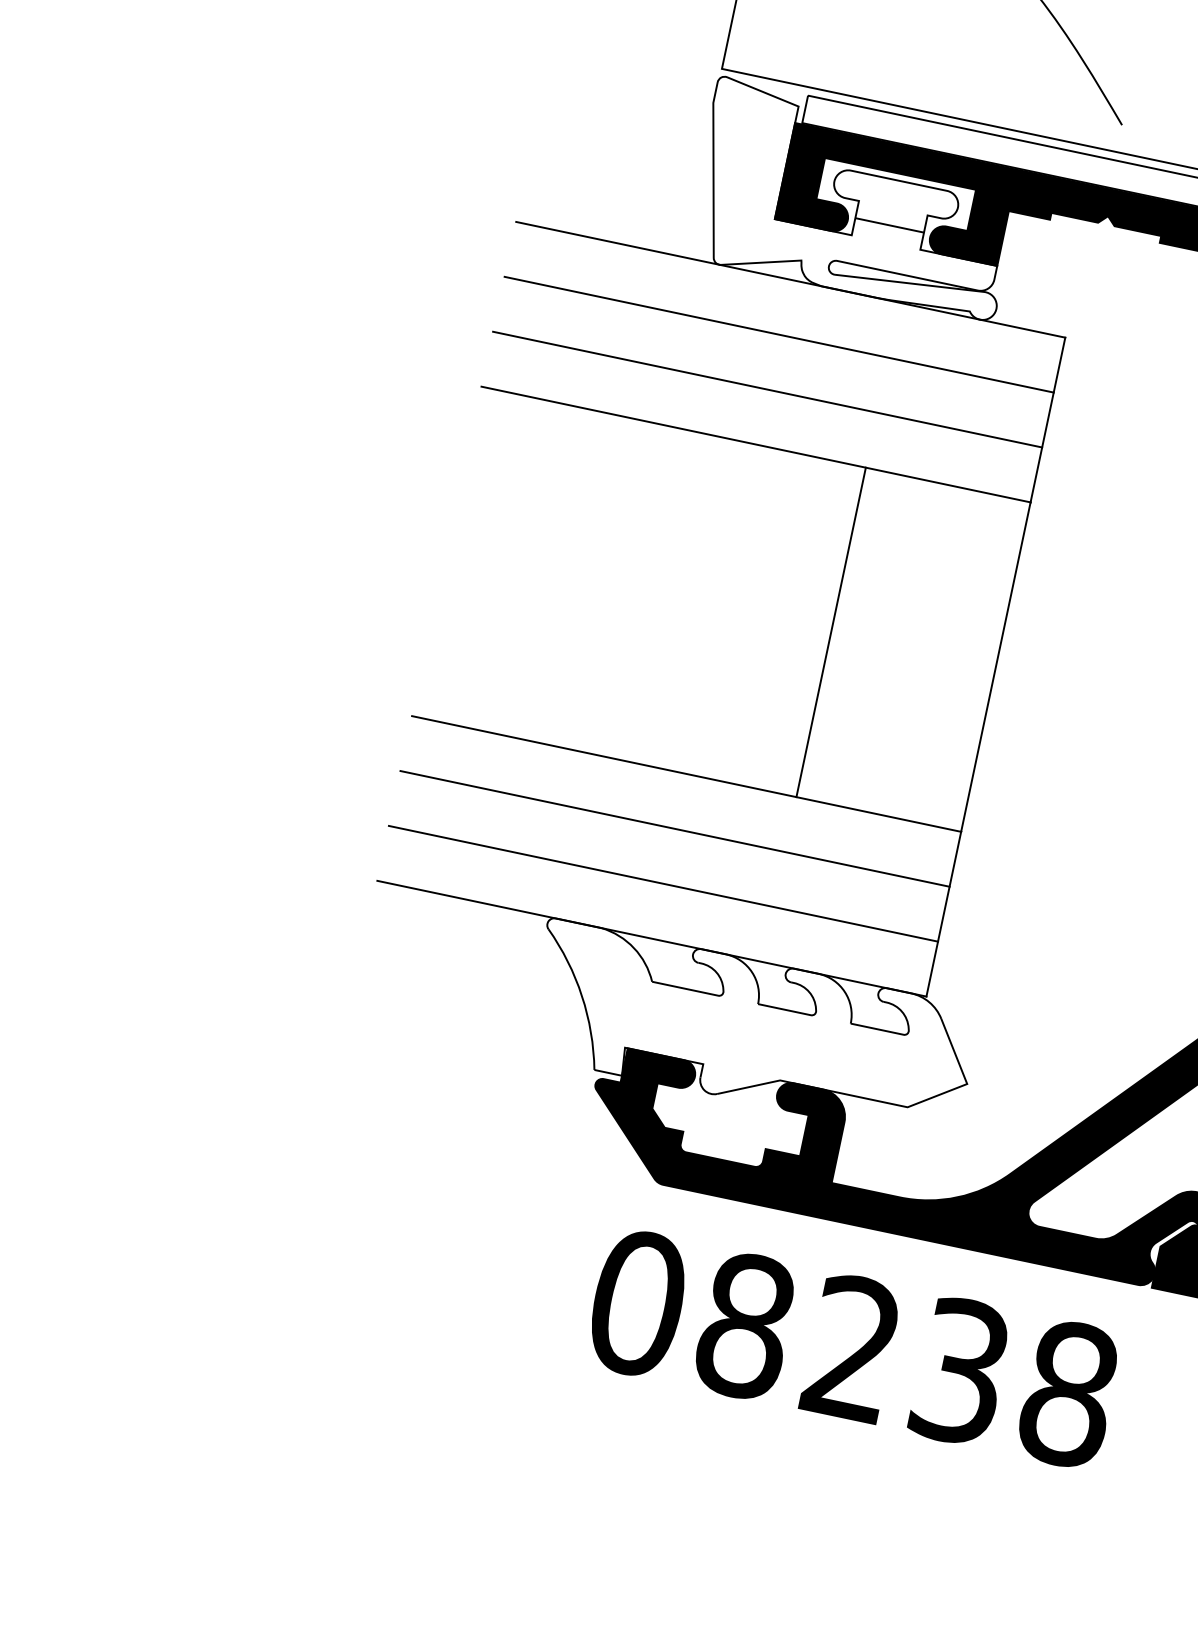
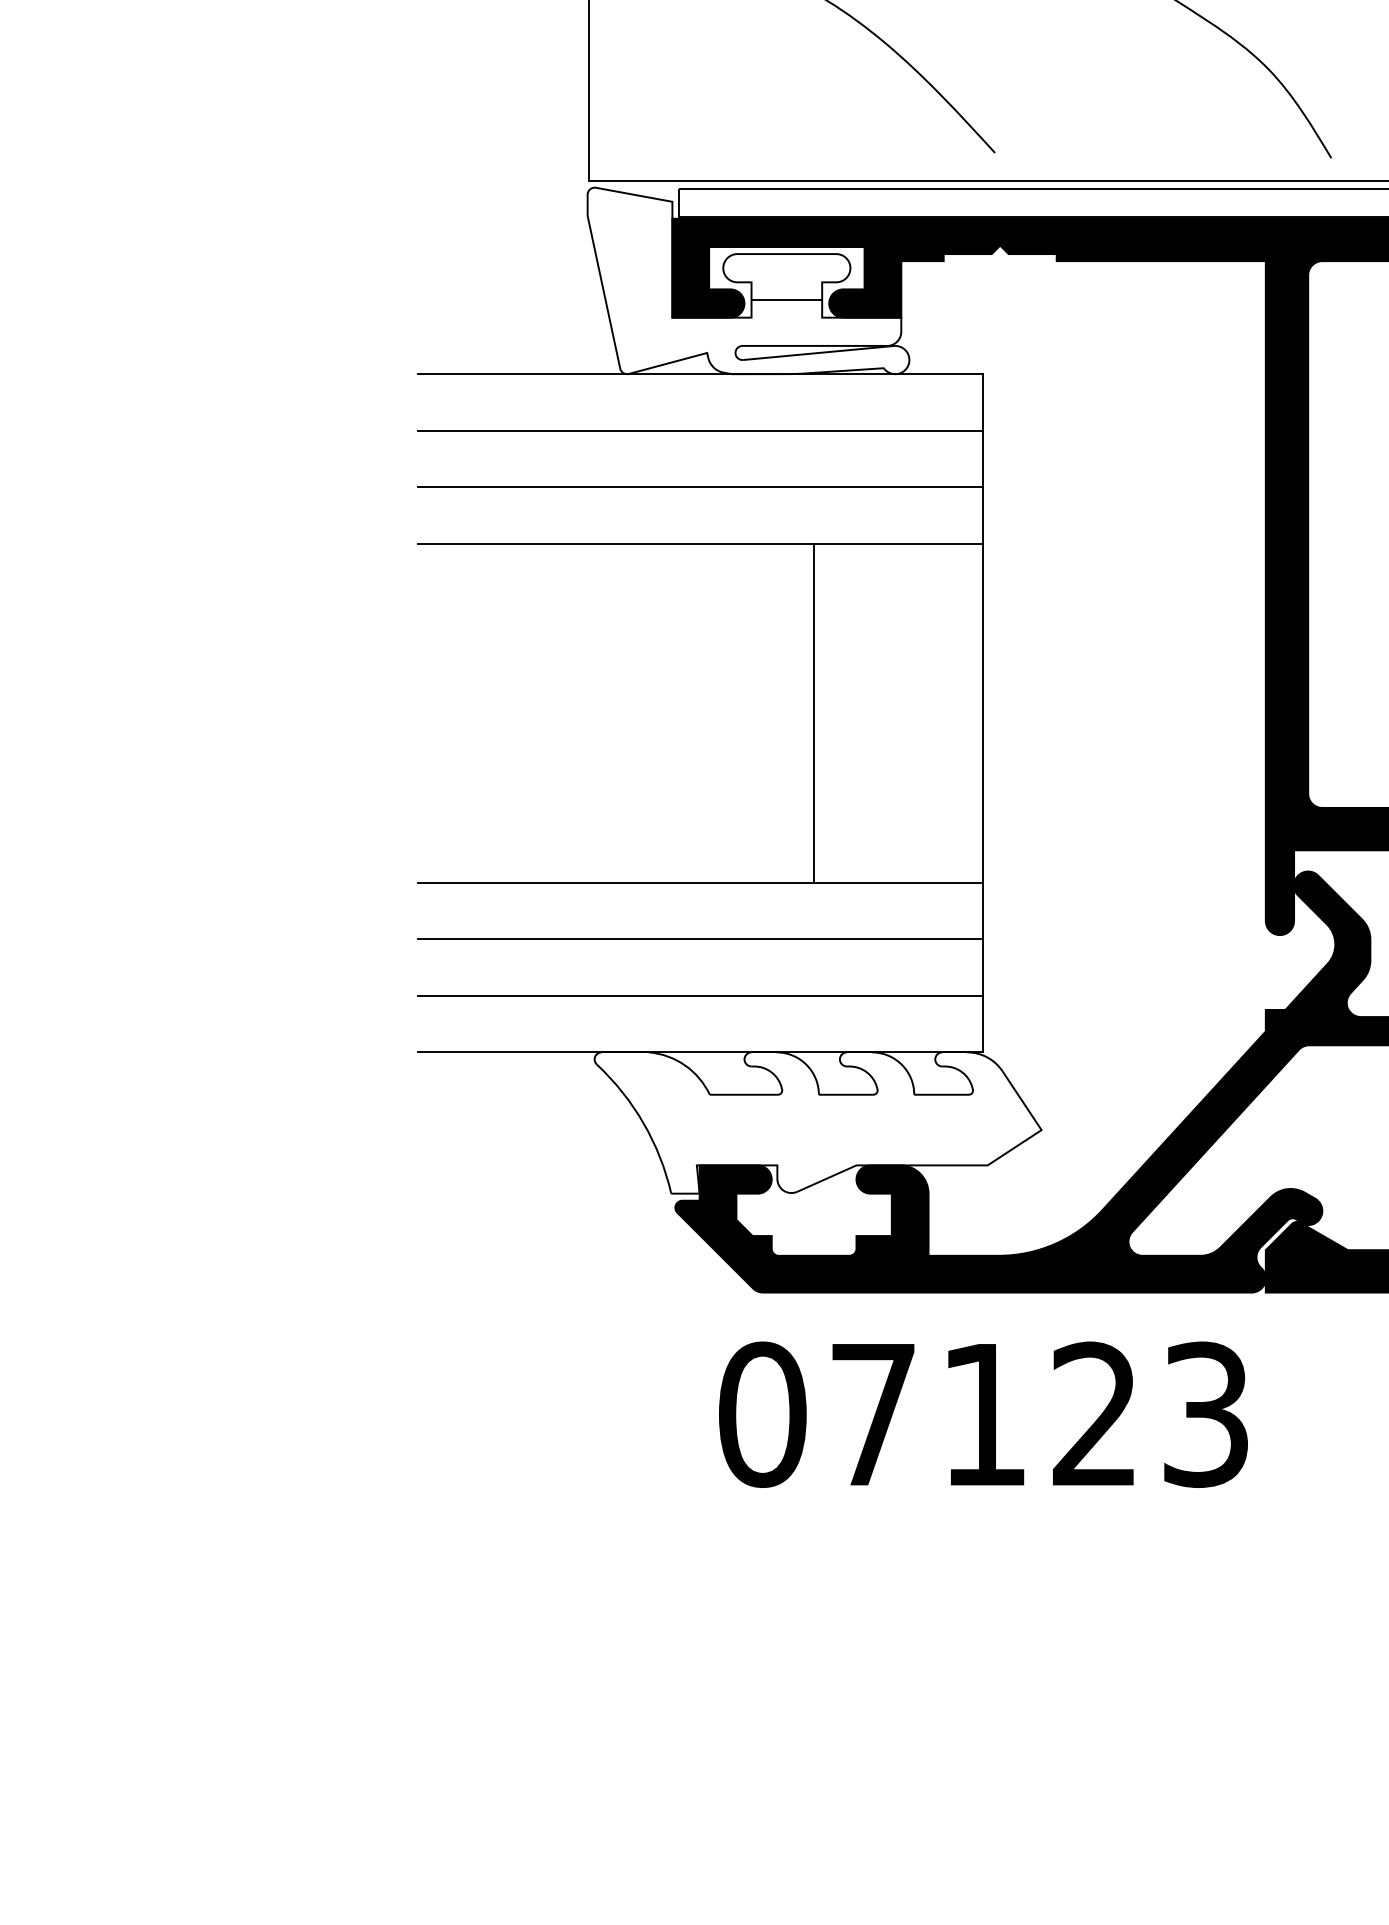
text: (907, 1360) -> (1040, 1414), 08238 -> 07123

